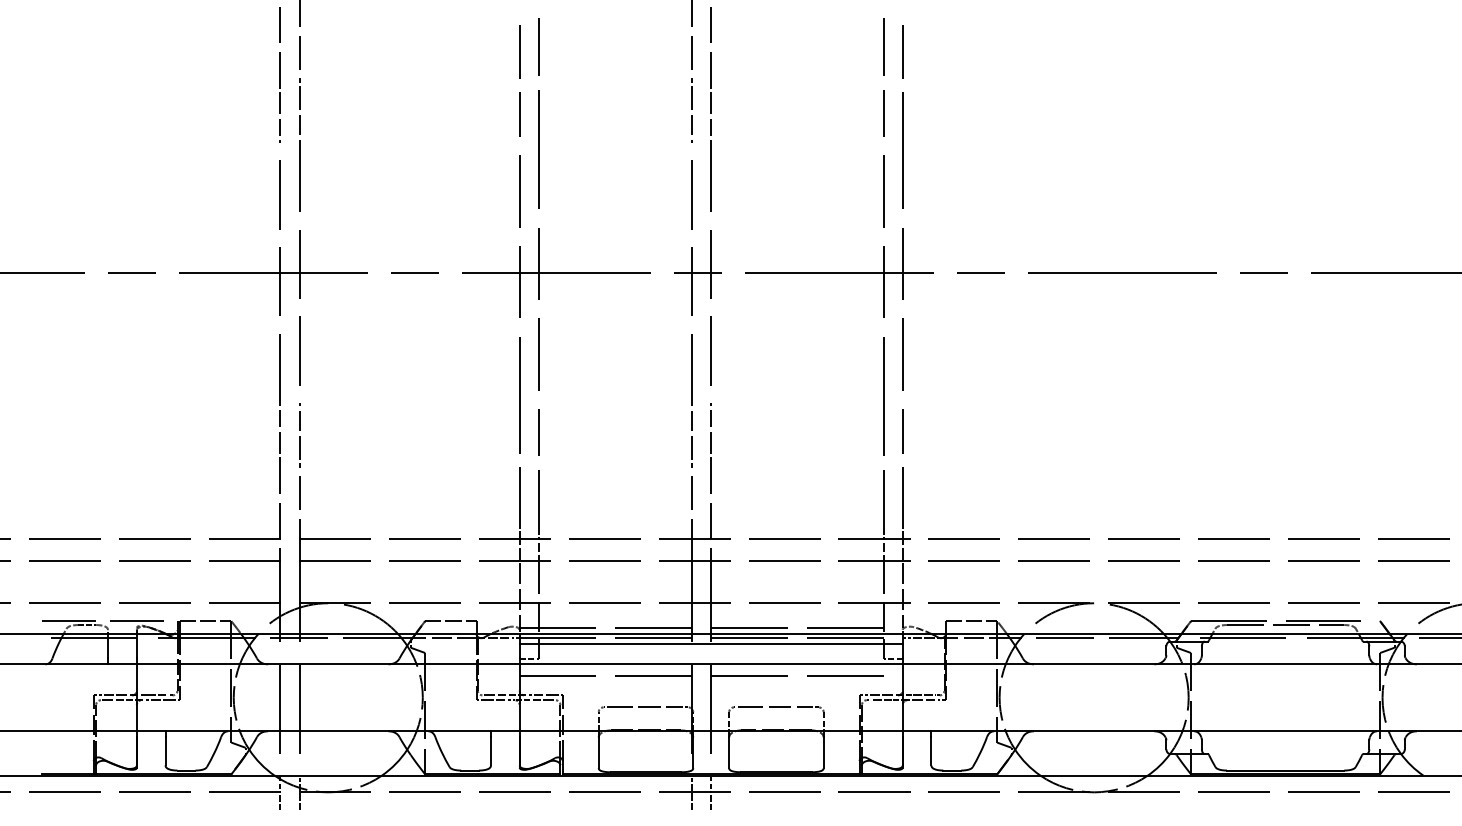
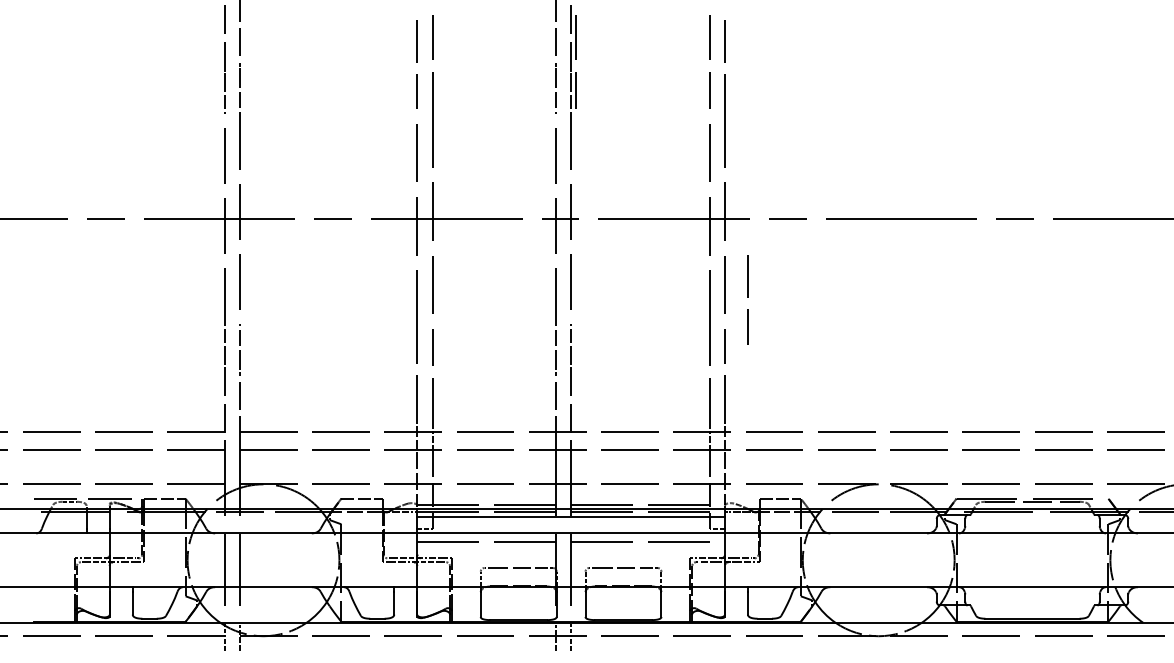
line: (717, 75) -> (576, 60), added
line: (931, 371) -> (748, 298), added

